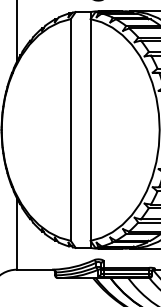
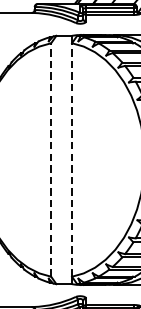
line: (70, 130) -> (50, 160), solid -> dashed
line: (90, 130) -> (71, 160), solid -> dashed

